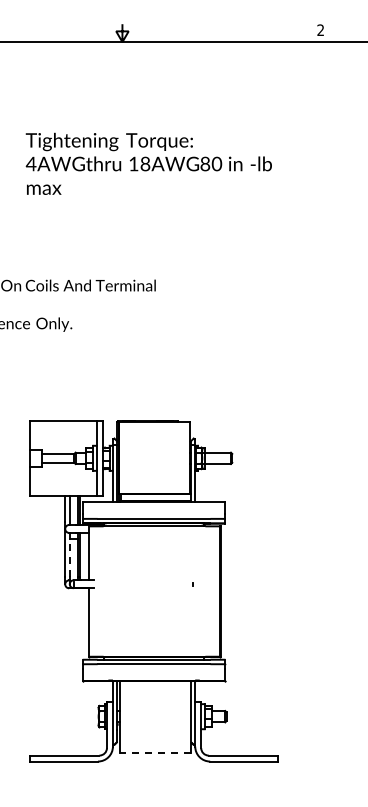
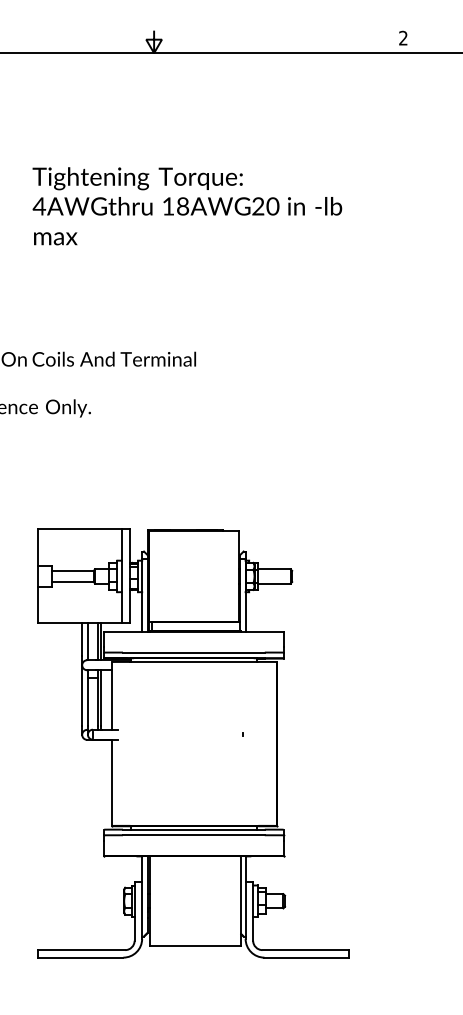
text: (205, 164) -> (258, 207), 80 -> 20
line: (69, 558) -> (87, 702), dashed -> solid
line: (155, 752) -> (195, 946), dashed -> solid

